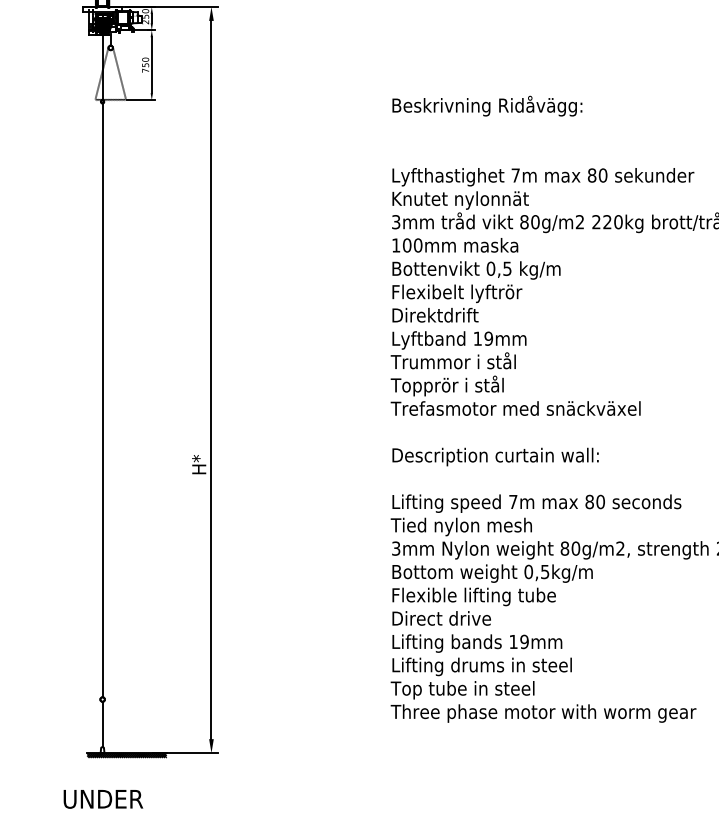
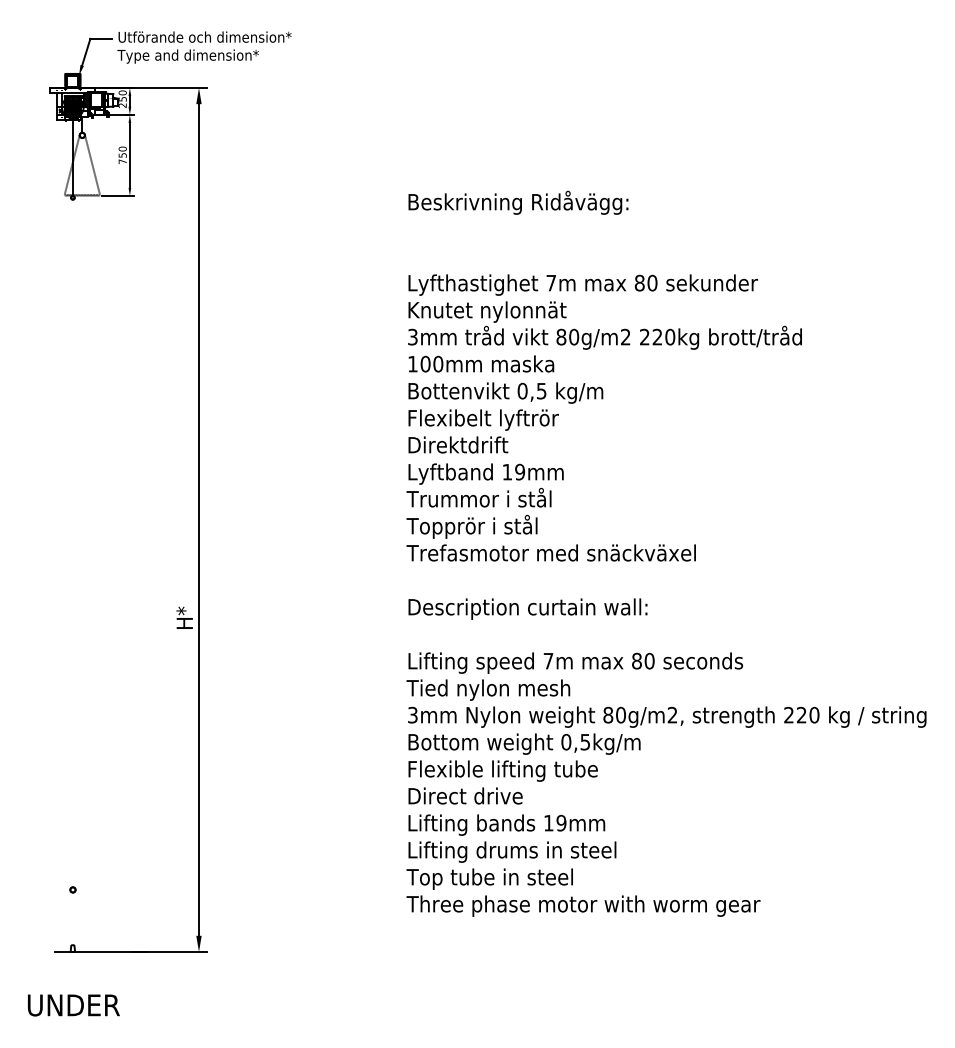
line: (102, 400) -> (72, 543), removed
line: (102, 724) -> (72, 918), removed
hatch: (127, 755) -> (101, 954), removed

